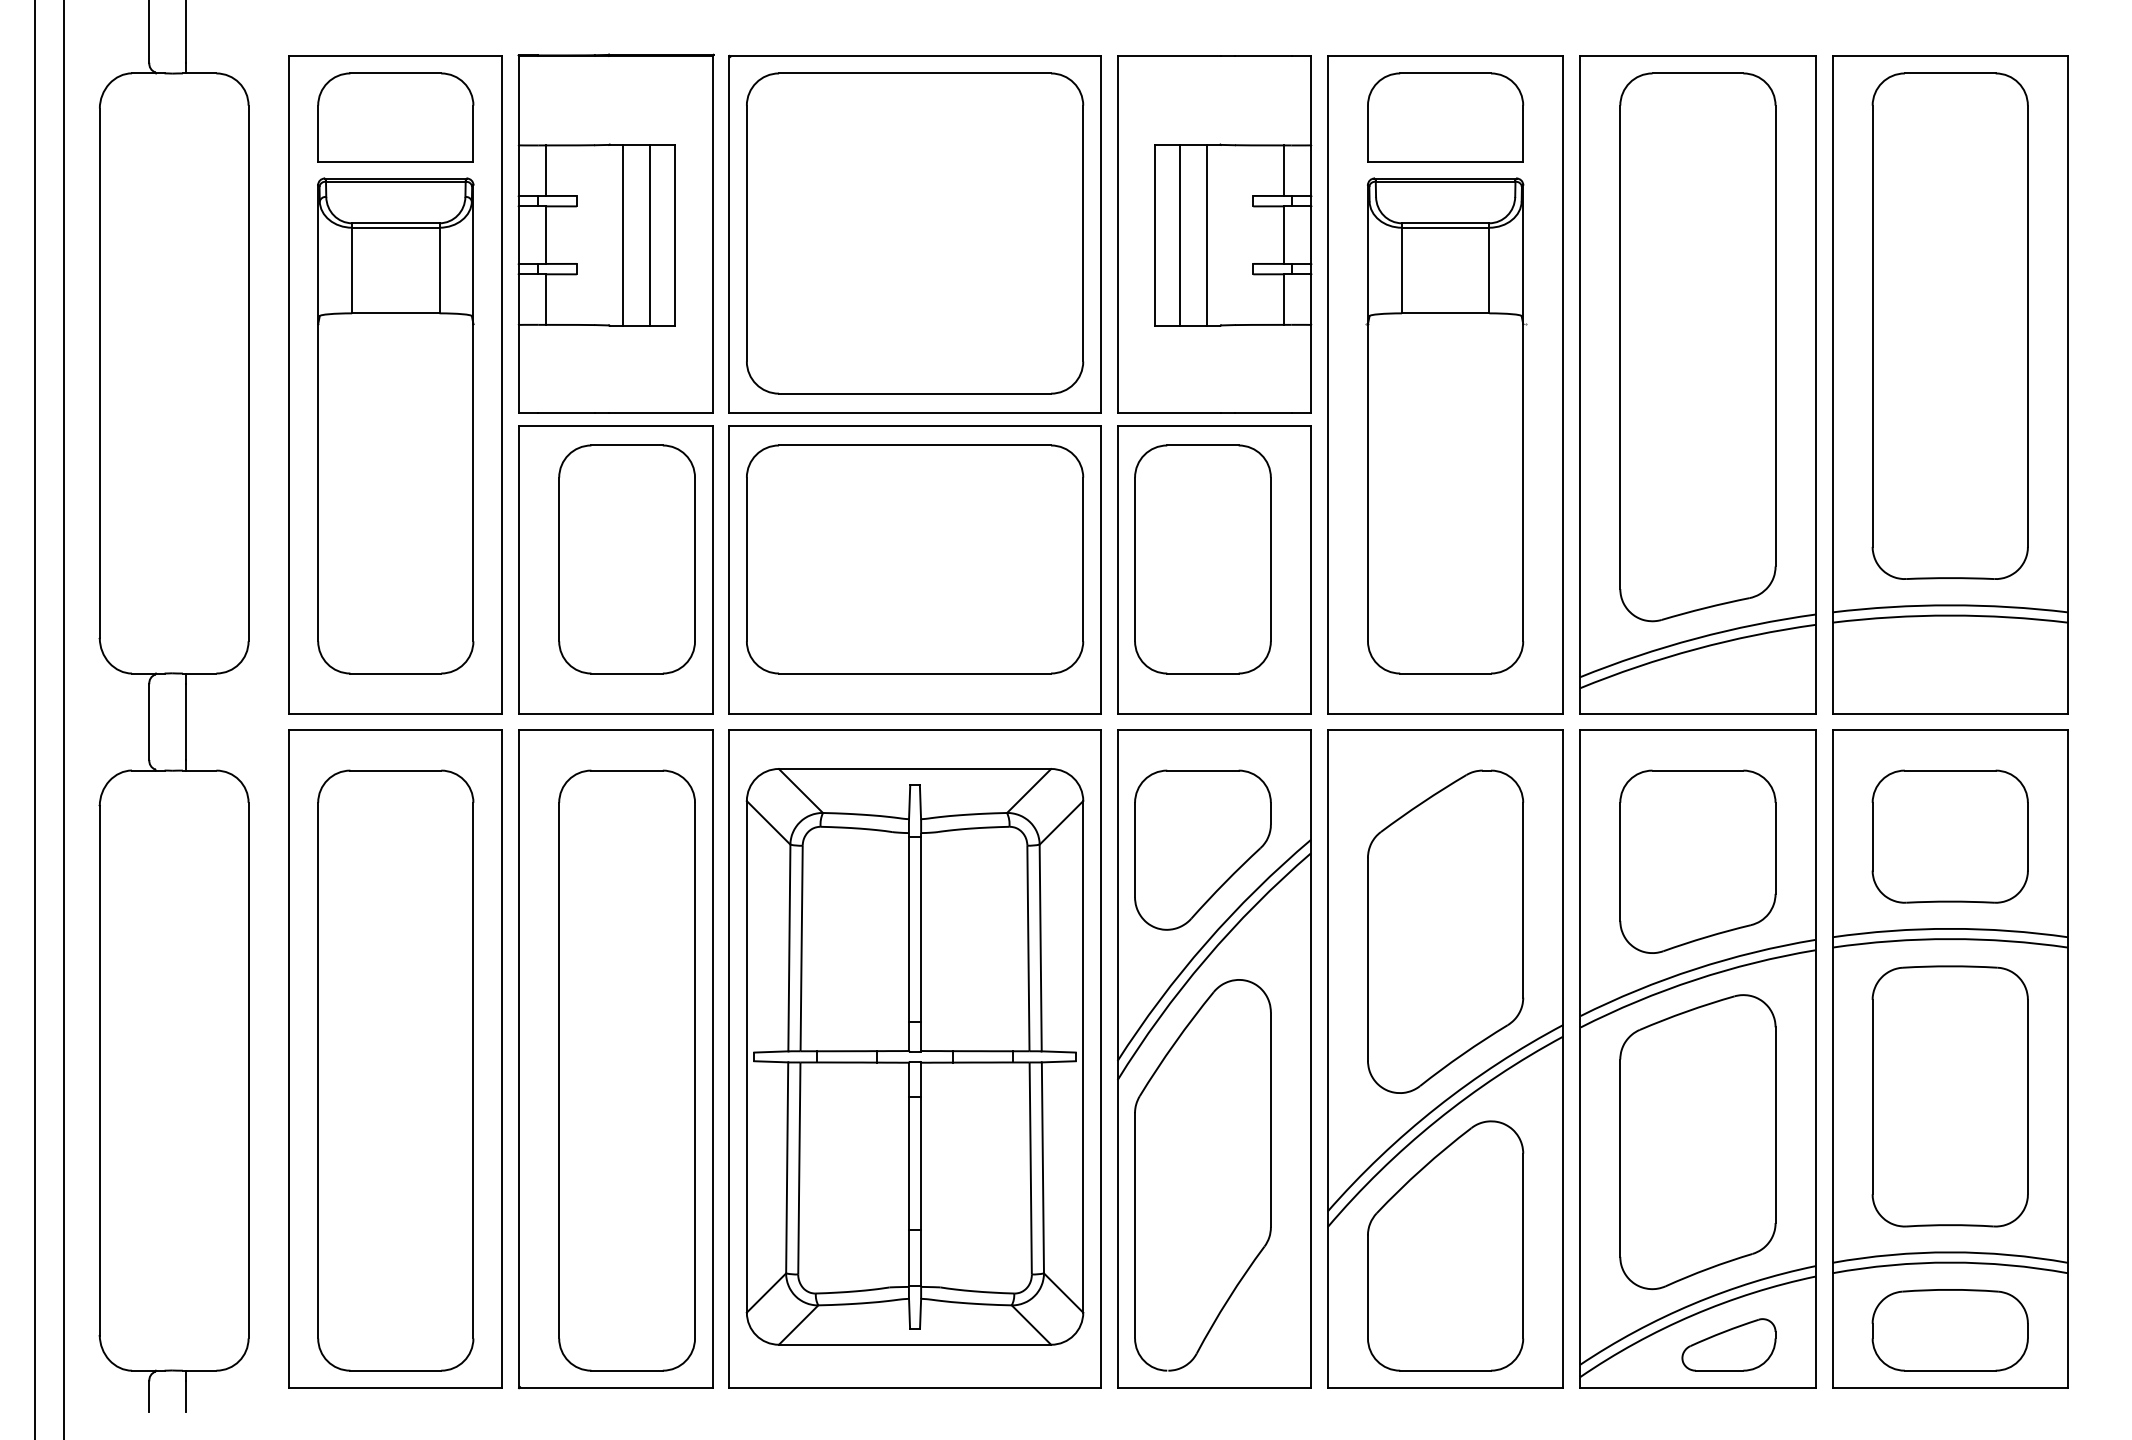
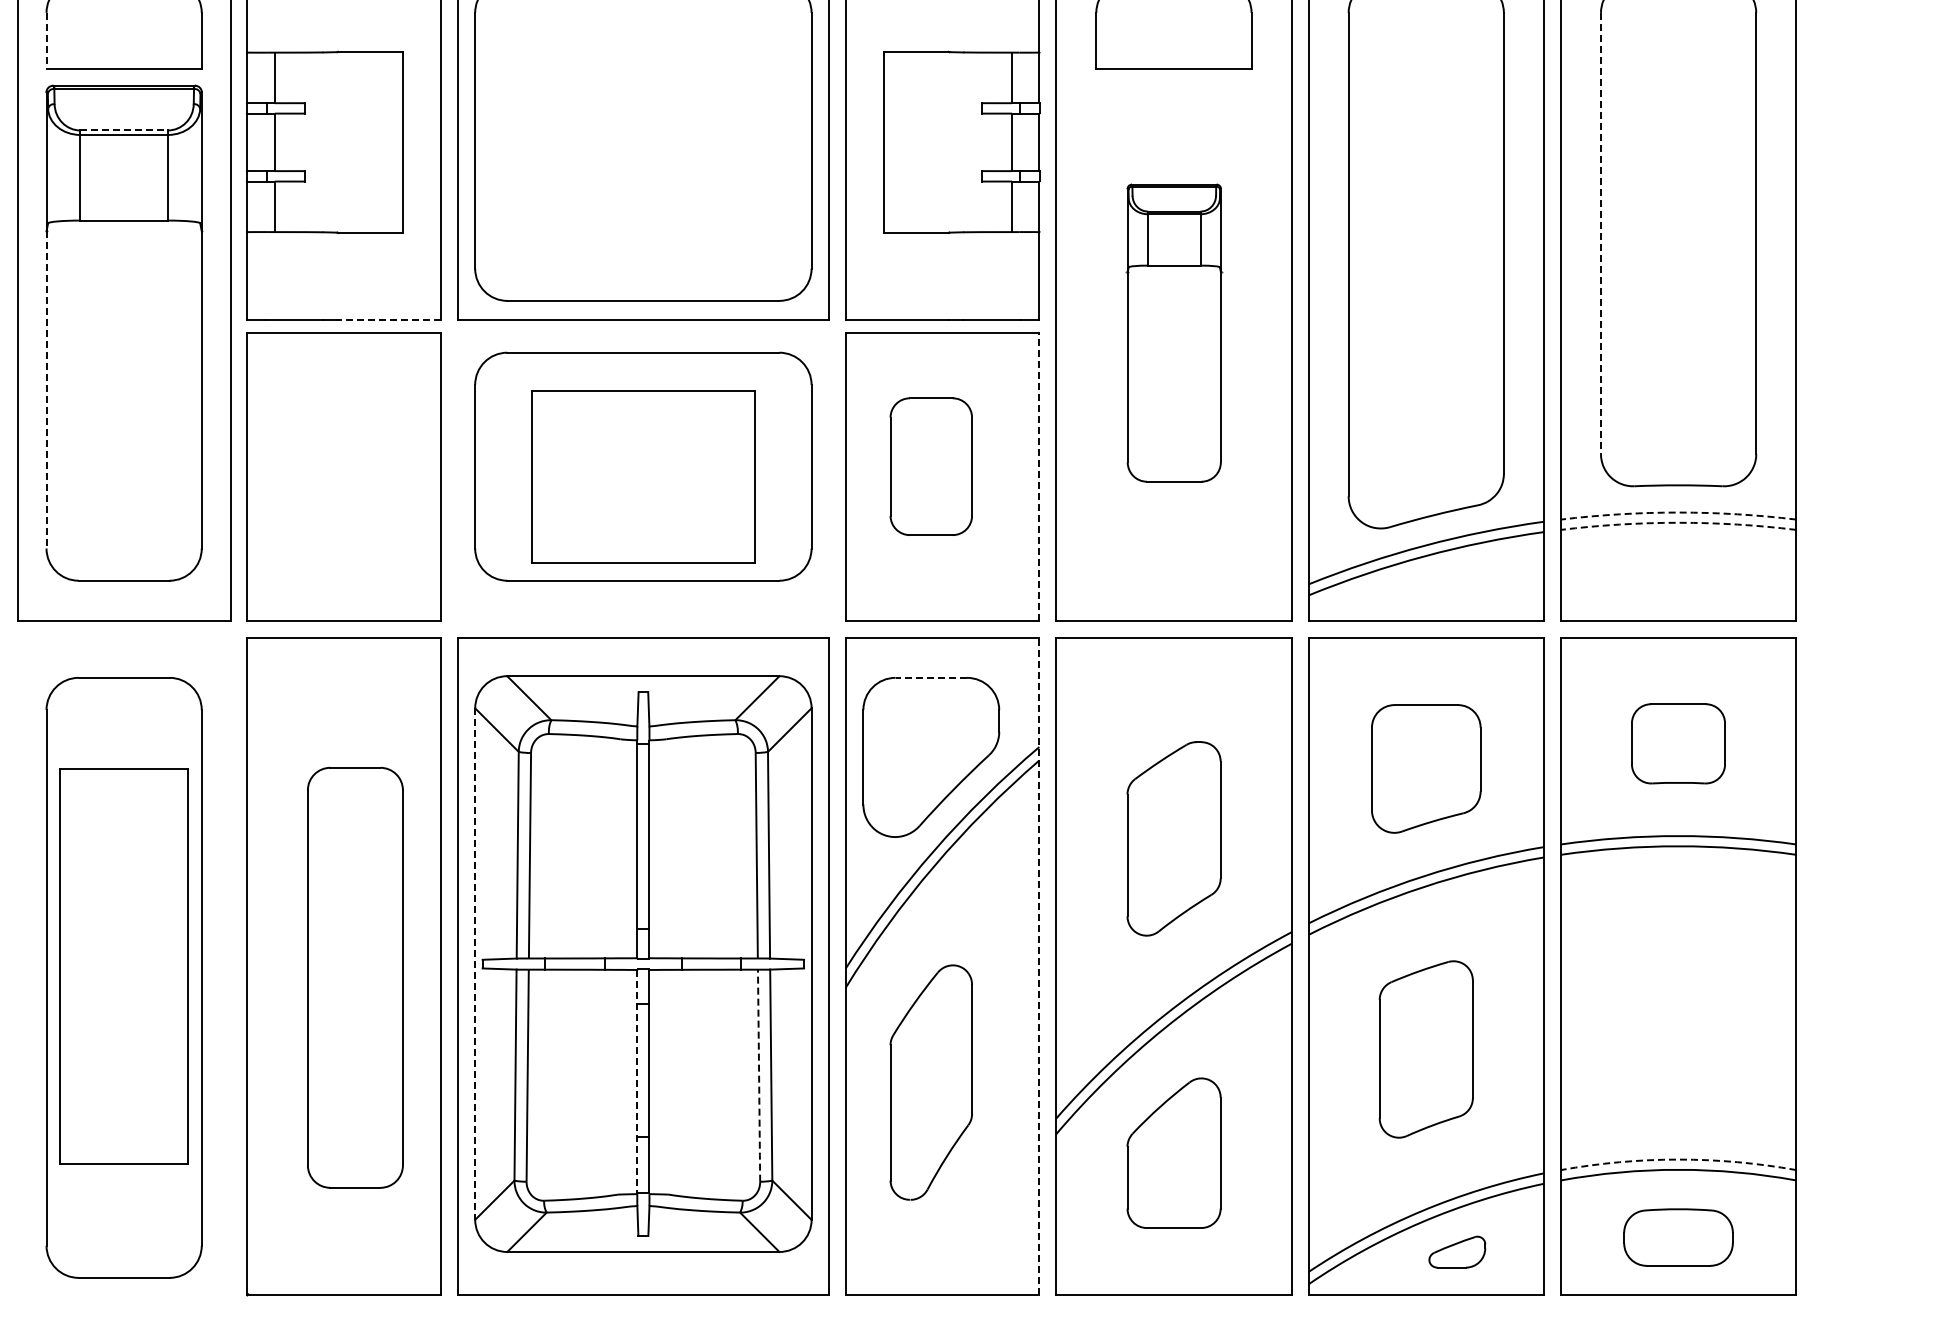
line: (318, 134) -> (46, 41), solid -> dashed
line: (395, 223) -> (123, 130), solid -> dashed
line: (622, 234) -> (350, 141), removed
line: (649, 234) -> (377, 141), removed
line: (1180, 234) -> (908, 141), removed
line: (1207, 234) -> (935, 141), removed
line: (1872, 326) -> (1600, 233), solid -> dashed
line: (660, 413) -> (388, 320), solid -> dashed
part: (1446, 425) -> (1174, 332), size x0.6
line: (318, 482) -> (46, 389), solid -> dashed
part: (626, 559) -> (354, 466), removed
part: (1202, 559) -> (930, 466), size x0.6
part: (914, 569) -> (642, 476), size x0.6
line: (1311, 569) -> (1039, 476), solid -> dashed
arc: (1950, 605) -> (1678, 512), solid -> dashed
arc: (1950, 615) -> (1678, 522), solid -> dashed
line: (1202, 770) -> (930, 677), solid -> dashed
part: (1949, 836) -> (1677, 743), size x0.6
part: (1697, 861) -> (1425, 768), size x0.7
part: (1445, 931) -> (1173, 838), size x0.6
line: (746, 1056) -> (474, 963), solid -> dashed
part: (395, 1058) -> (123, 965), size x0.6
line: (1311, 1059) -> (1039, 966), solid -> dashed
part: (626, 1070) -> (354, 977), size x0.7
part: (1949, 1096) -> (1677, 1003), removed
part: (1697, 1142) -> (1425, 1049), size x0.6
line: (1030, 1168) -> (758, 1075), solid -> dashed
line: (908, 1174) -> (636, 1081), solid -> dashed
part: (1202, 1175) -> (930, 1082), size x0.6
part: (1445, 1245) -> (1173, 1152), size x0.6
arc: (1950, 1252) -> (1678, 1159), solid -> dashed
part: (1949, 1330) -> (1677, 1237), size x0.7
part: (1728, 1344) -> (1456, 1251), size x0.6

